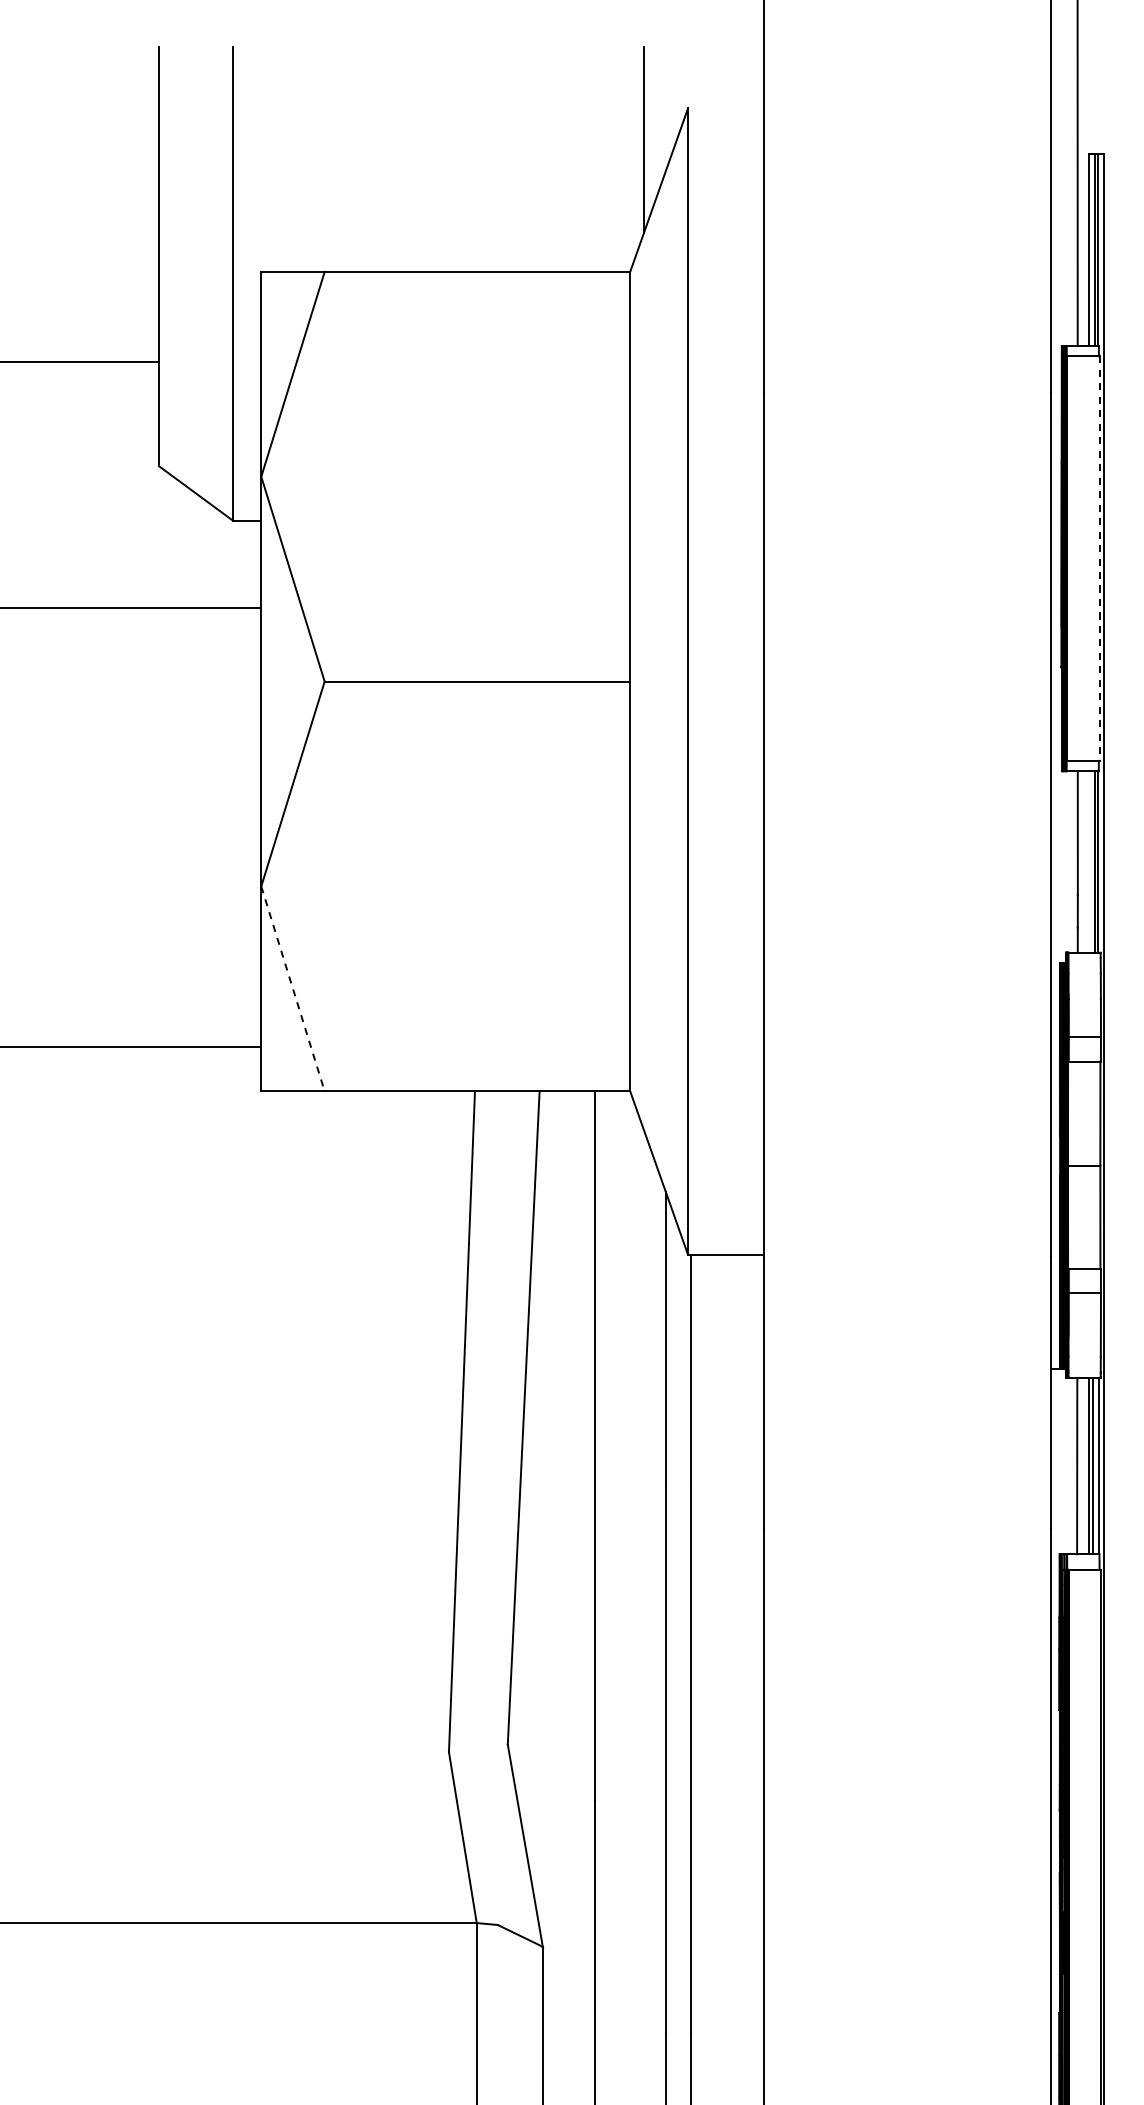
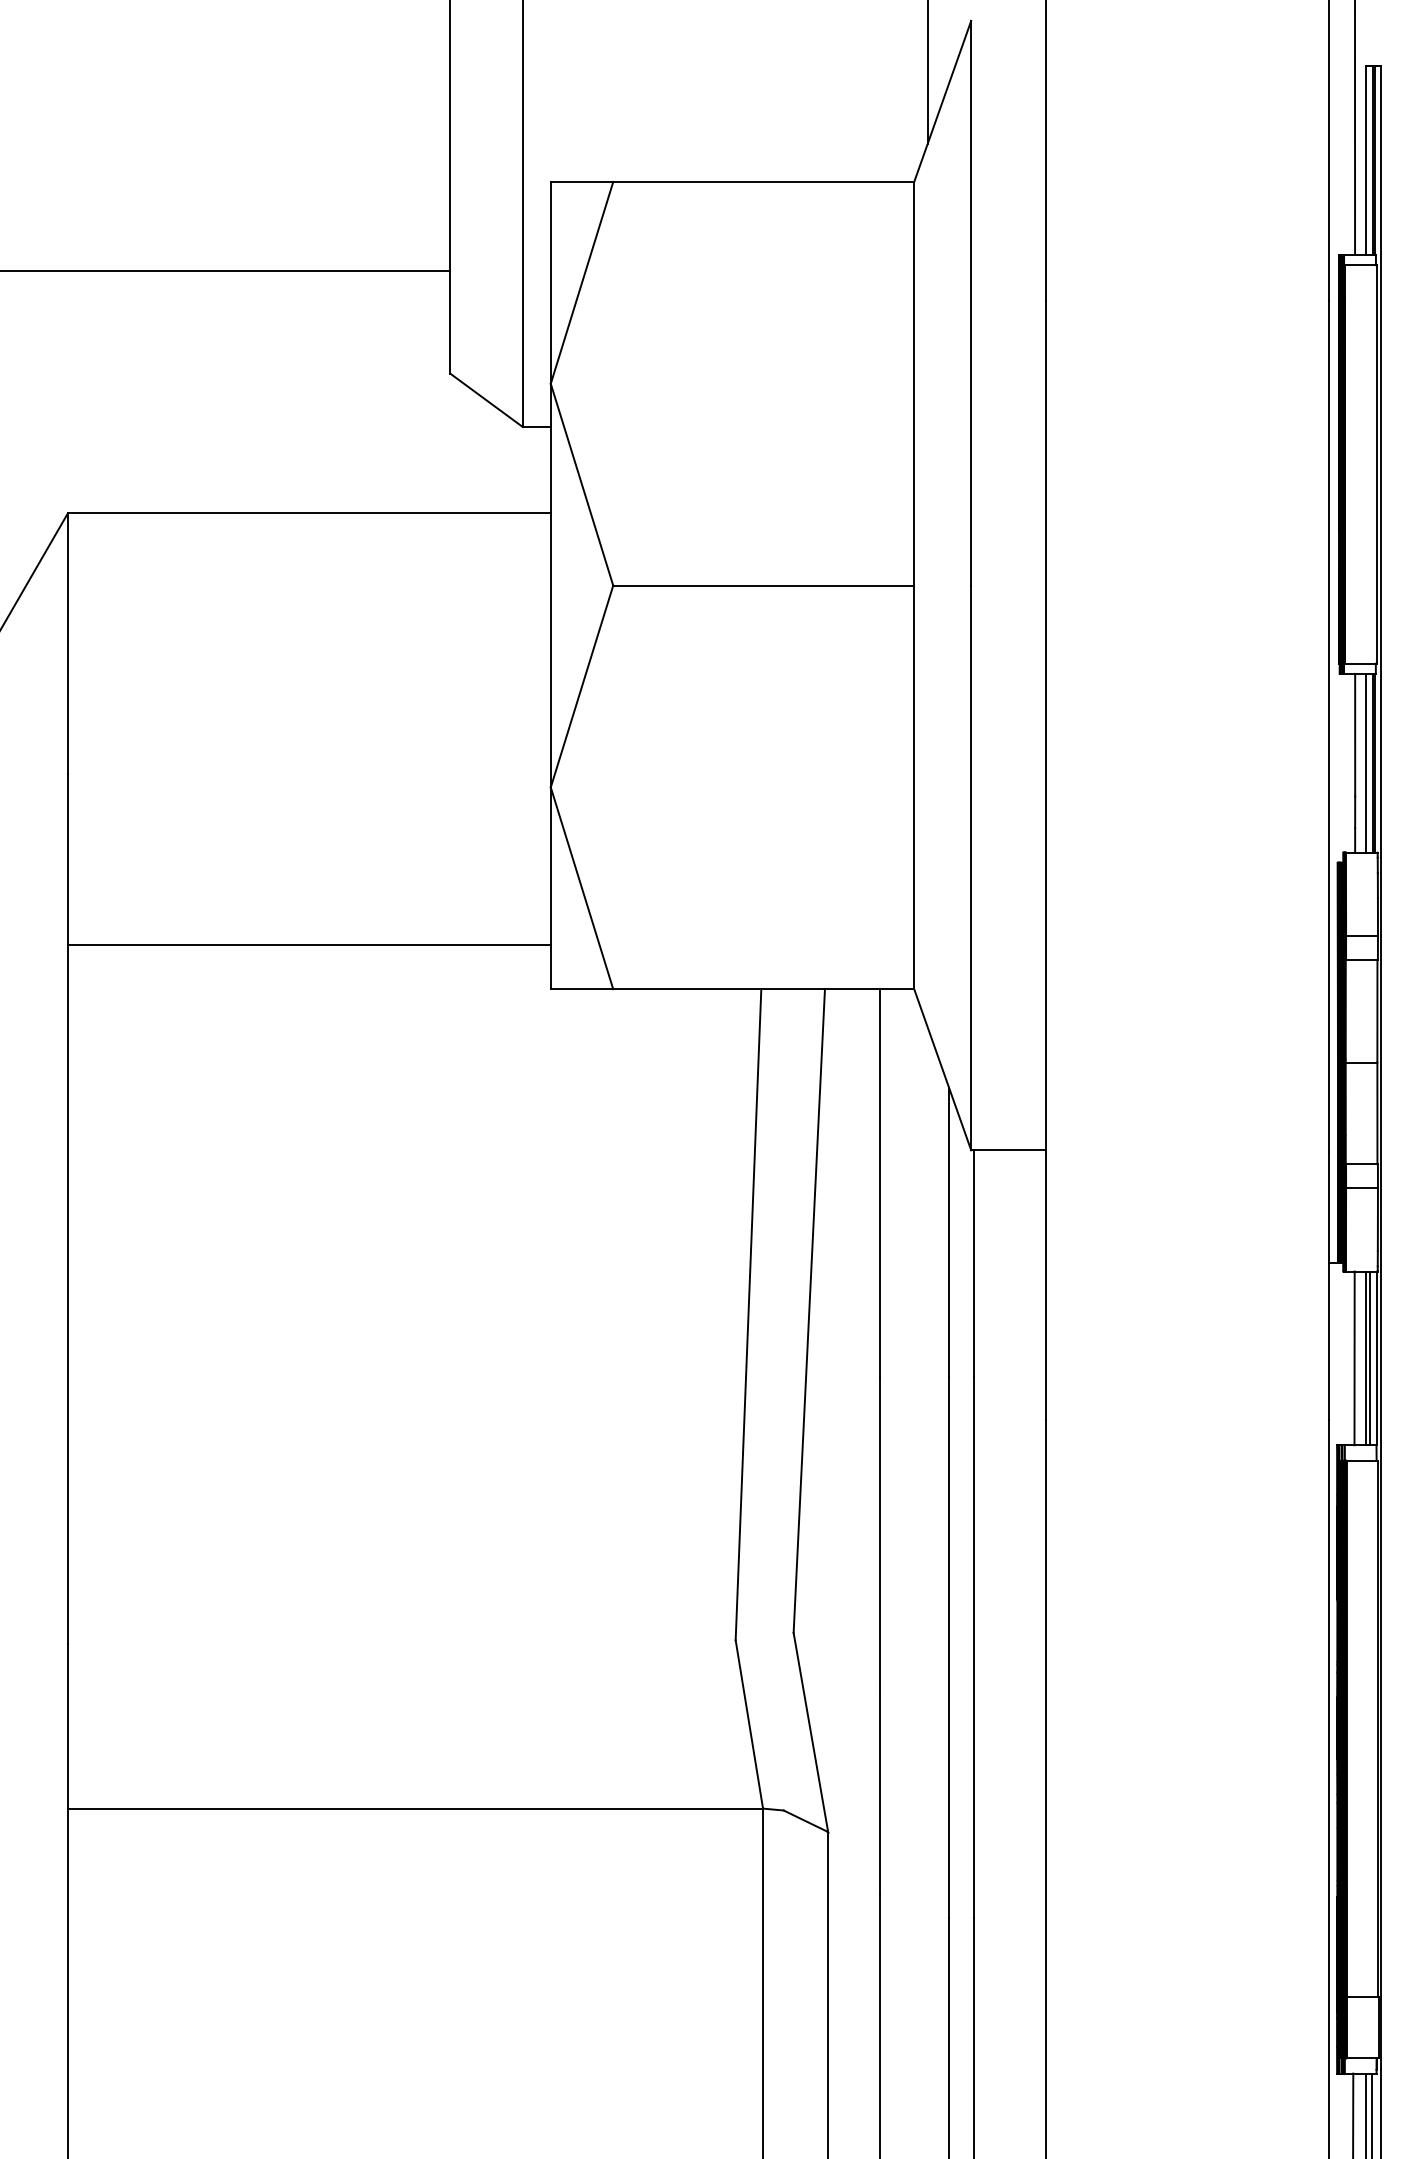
line: (1099, 558) -> (1376, 464), dashed -> solid
line: (1089, 861) -> (1366, 762), added
line: (293, 989) -> (582, 888), dashed -> solid

